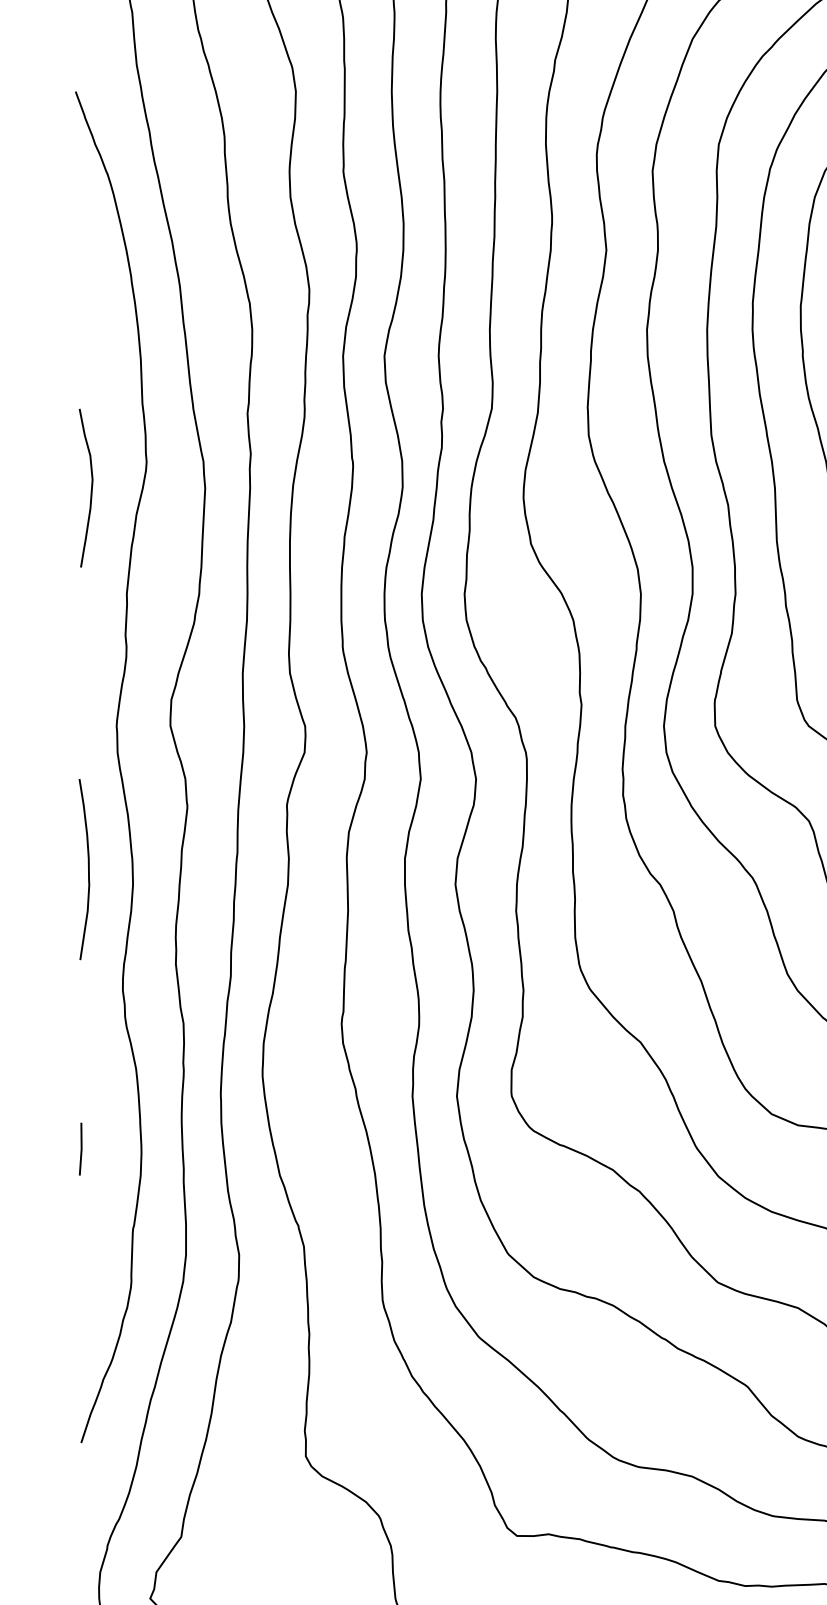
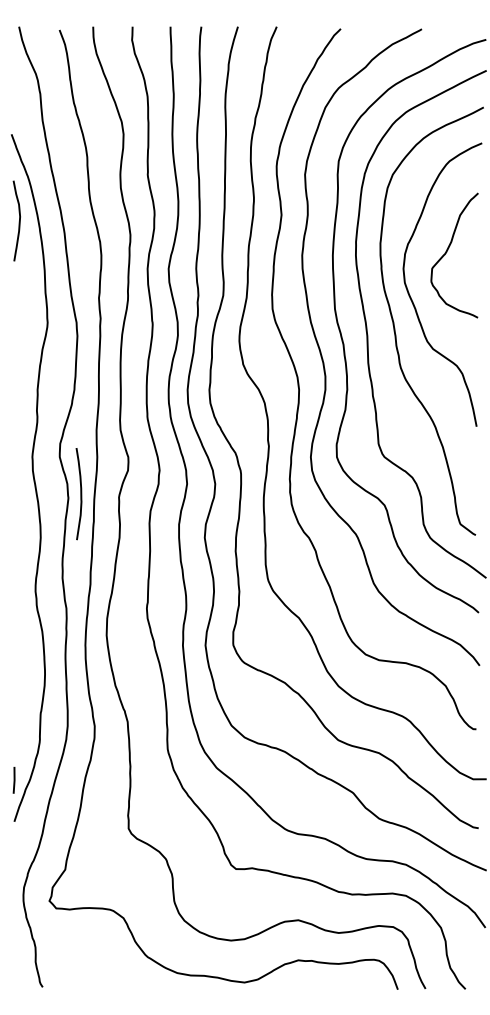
curve: (89, 489) -> (18, 221), moved
curve: (87, 870) -> (80, 494), moved
line: (79, 1147) -> (13, 779), moved

